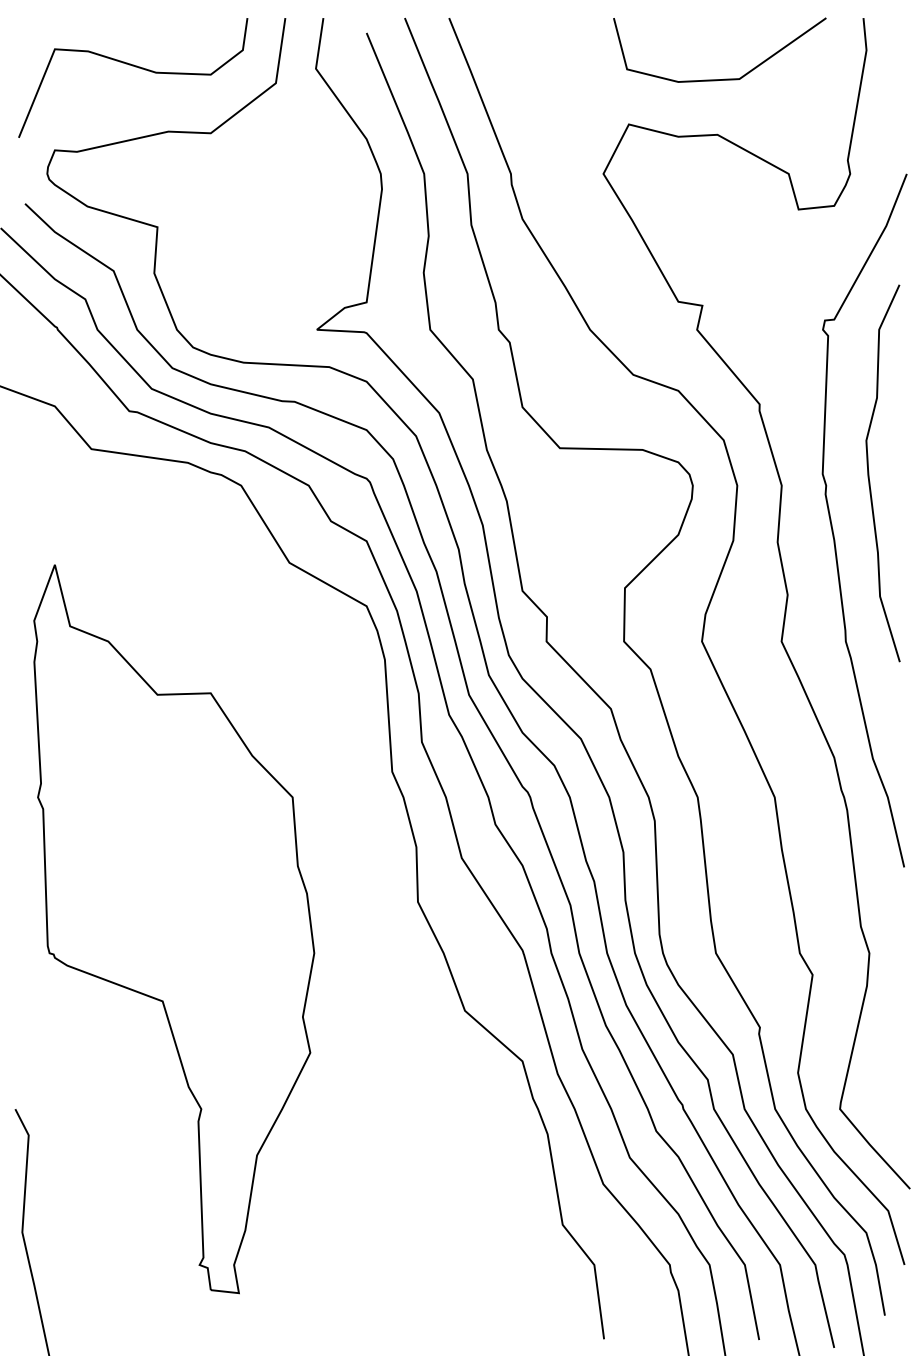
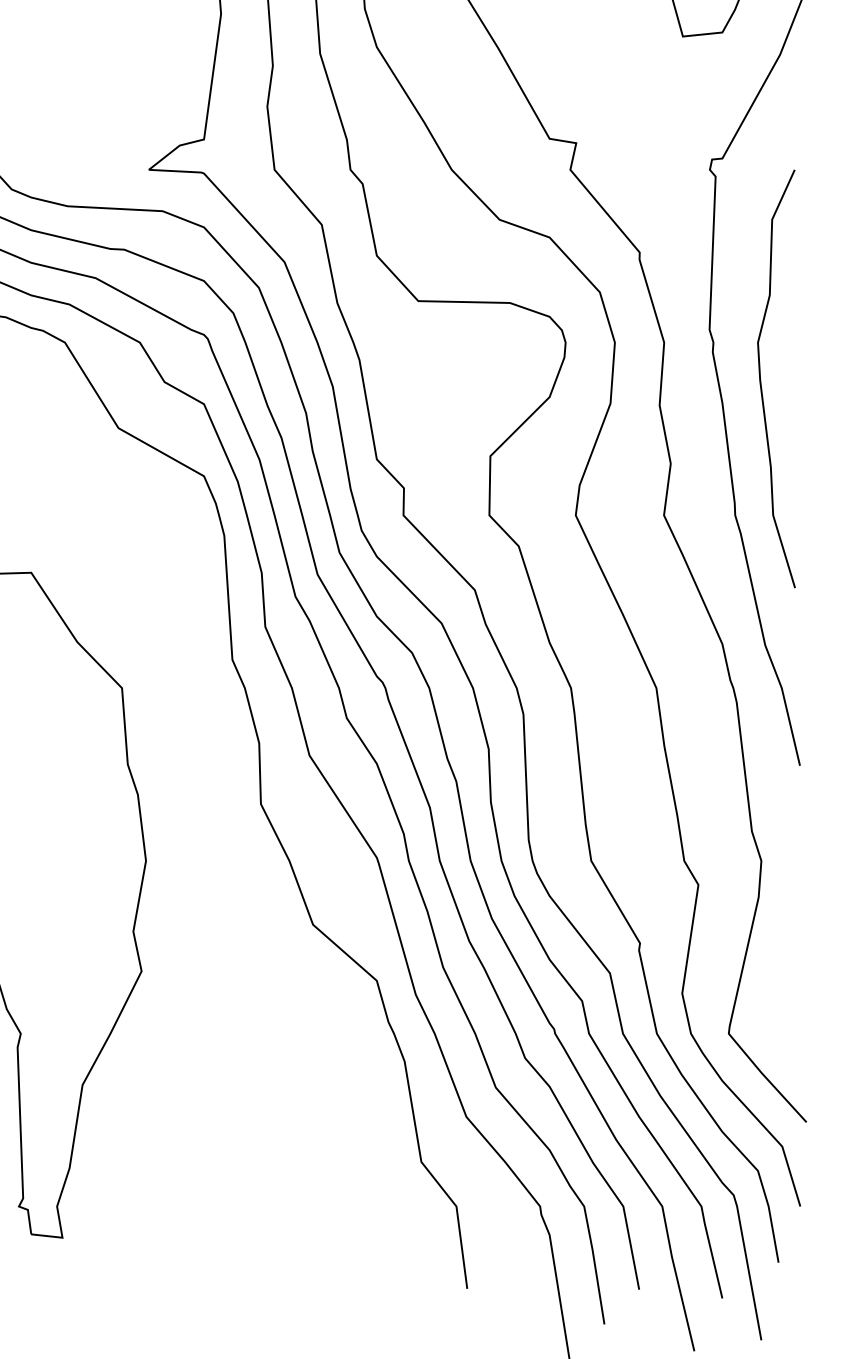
curve: (869, 473) -> (761, 379), moved

